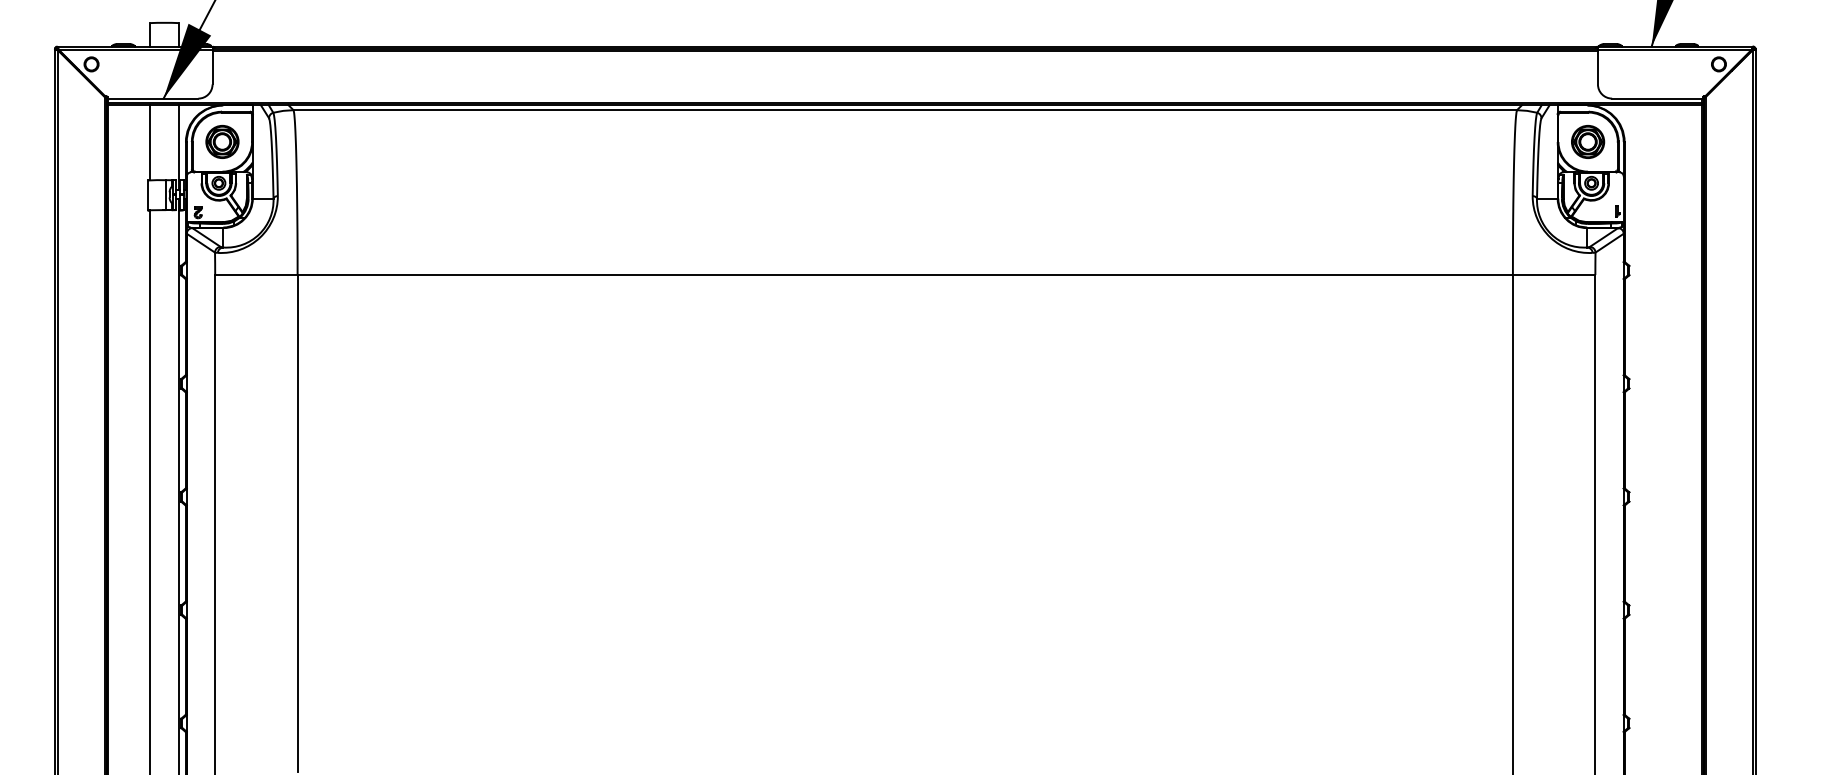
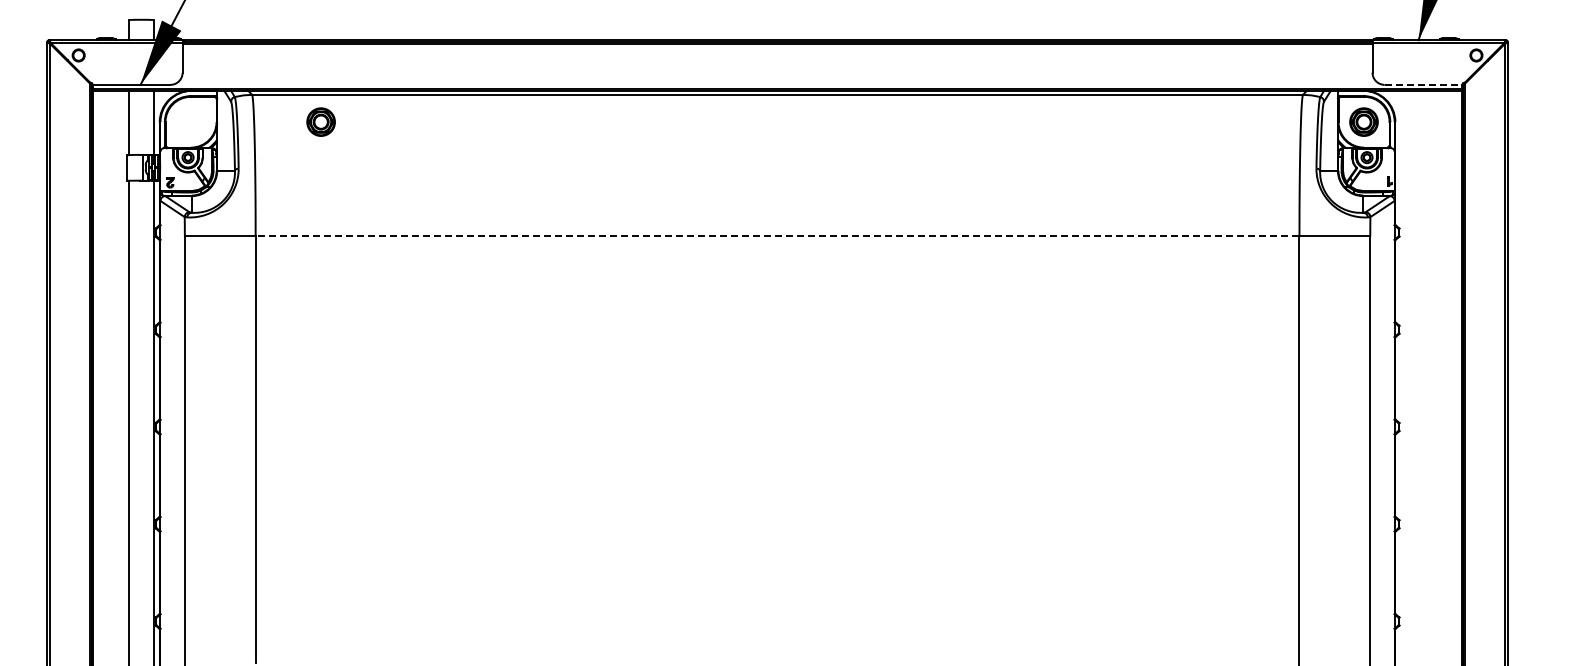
line: (1658, 98) -> (1424, 84), solid -> dashed
part: (221, 141) -> (320, 121), moved
line: (905, 275) -> (777, 236), solid -> dashed

